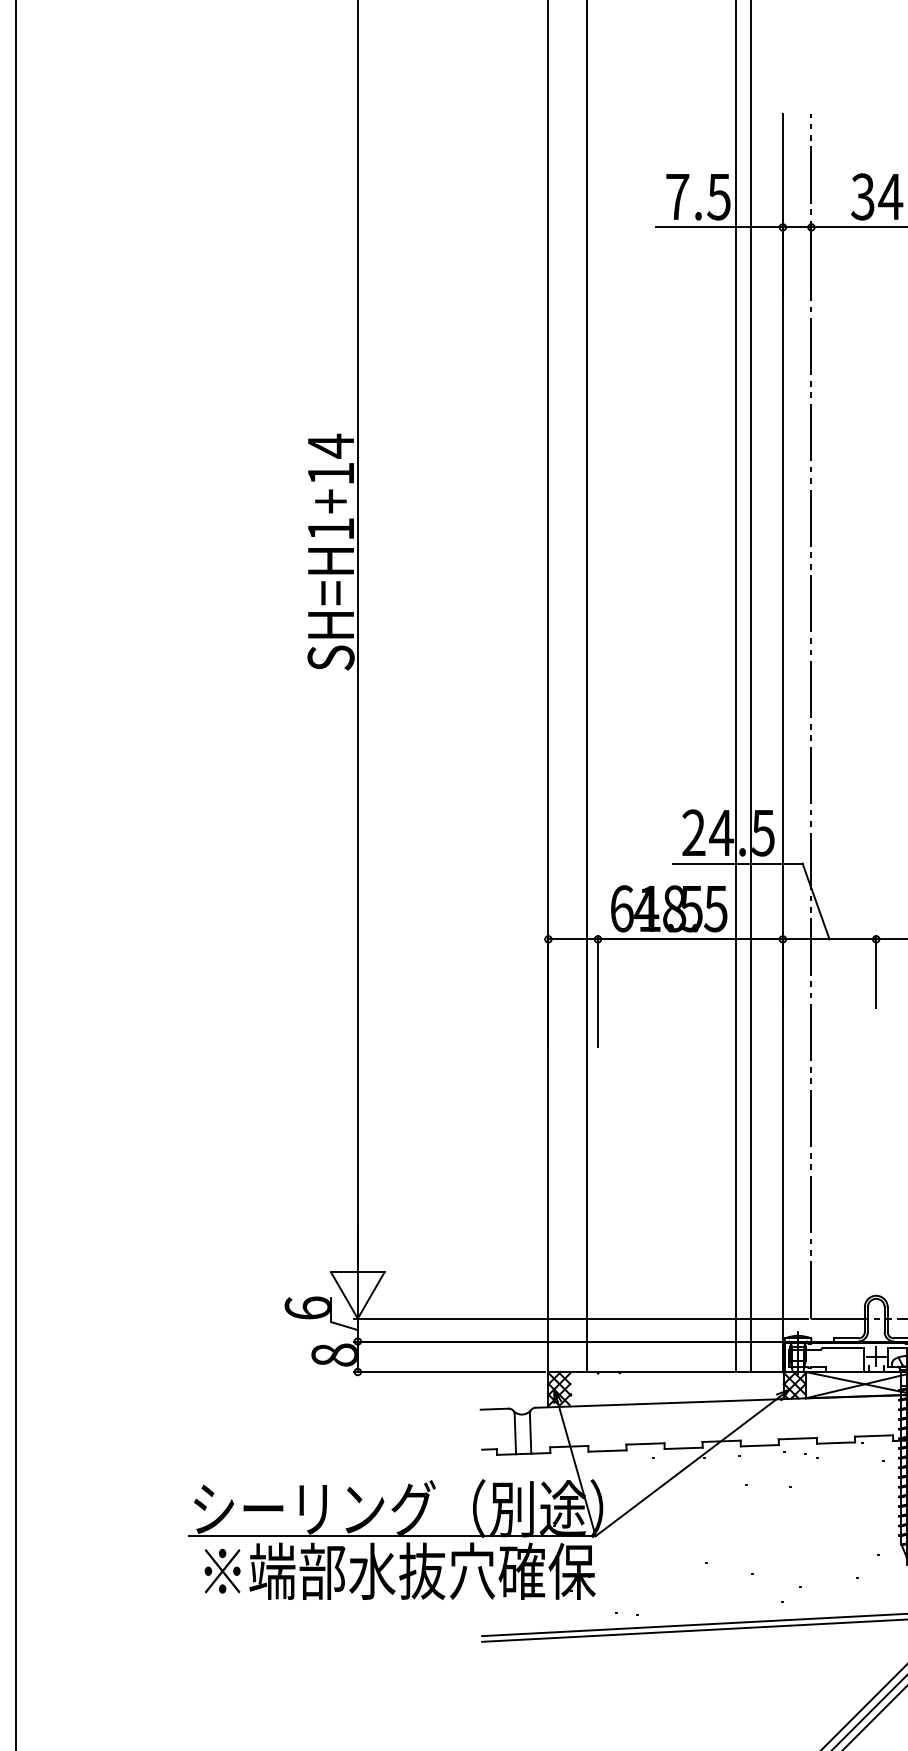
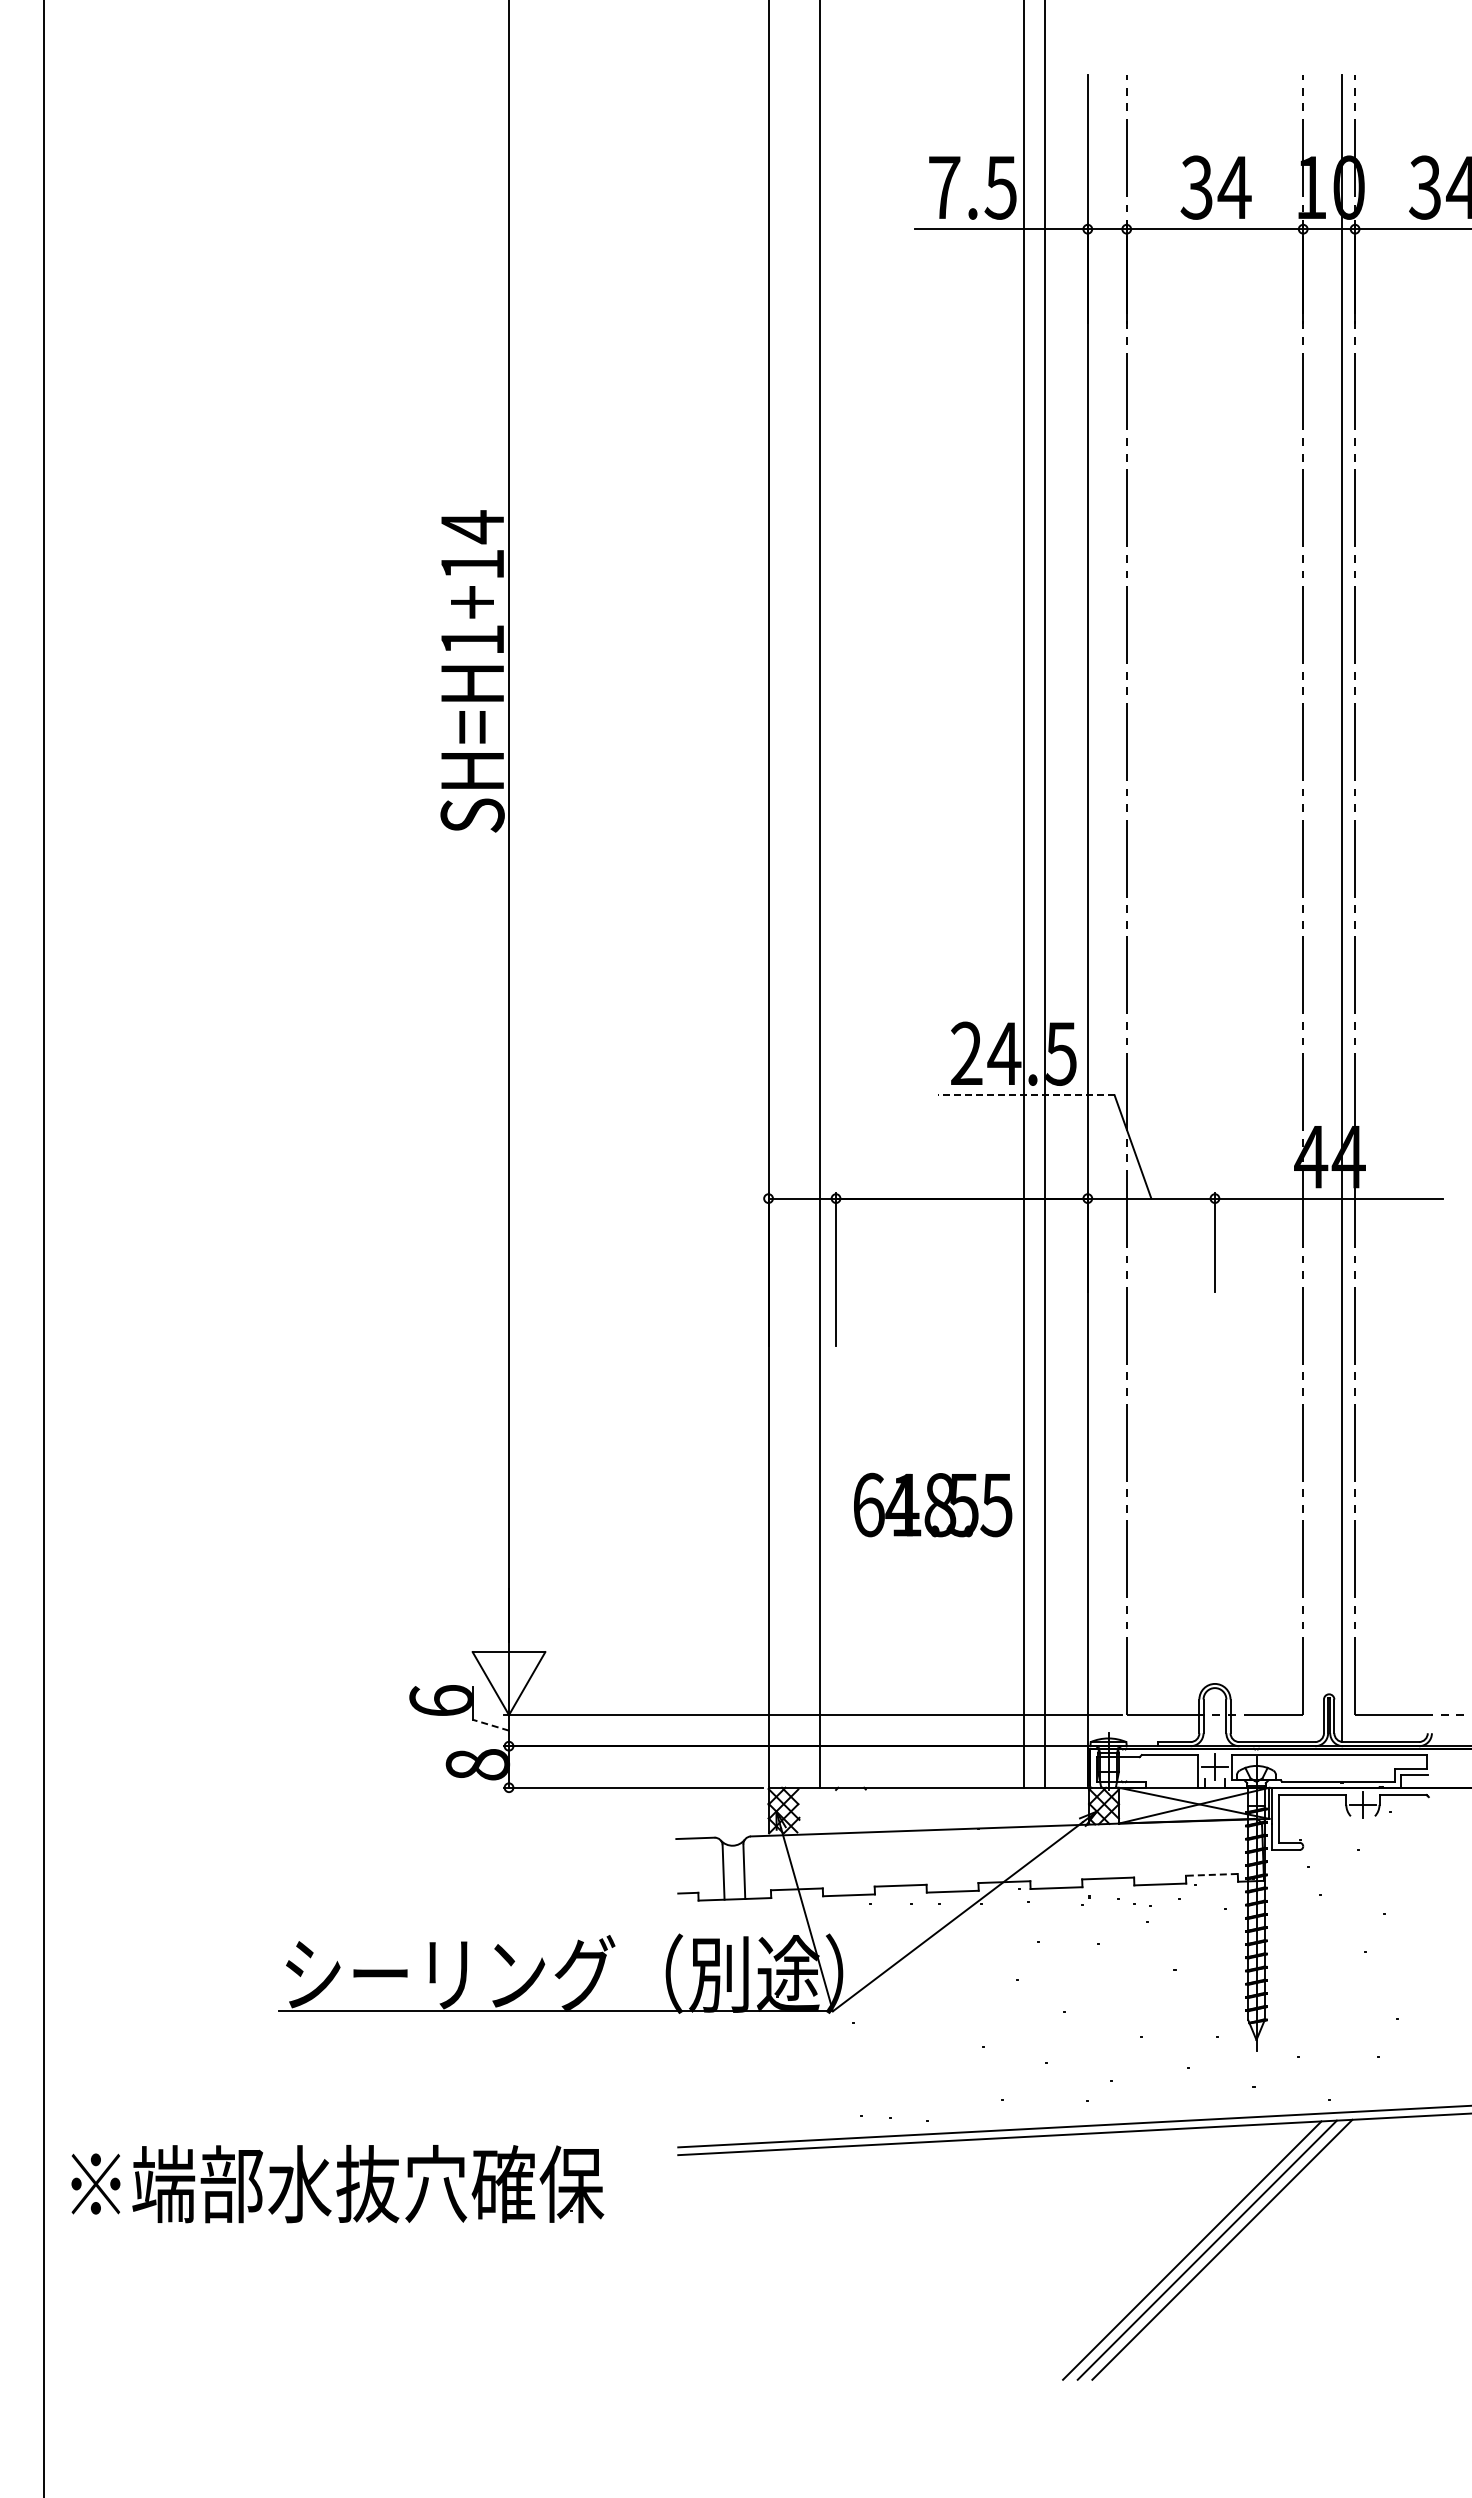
line: (737, 863) -> (1025, 1095), solid -> dashed
text: (669, 908) -> (933, 1504), moved
line: (344, 1326) -> (490, 1725), solid -> dashed
line: (873, 1435) -> (1211, 1874), solid -> dashed
part: (400, 1571) -> (337, 2184), moved

